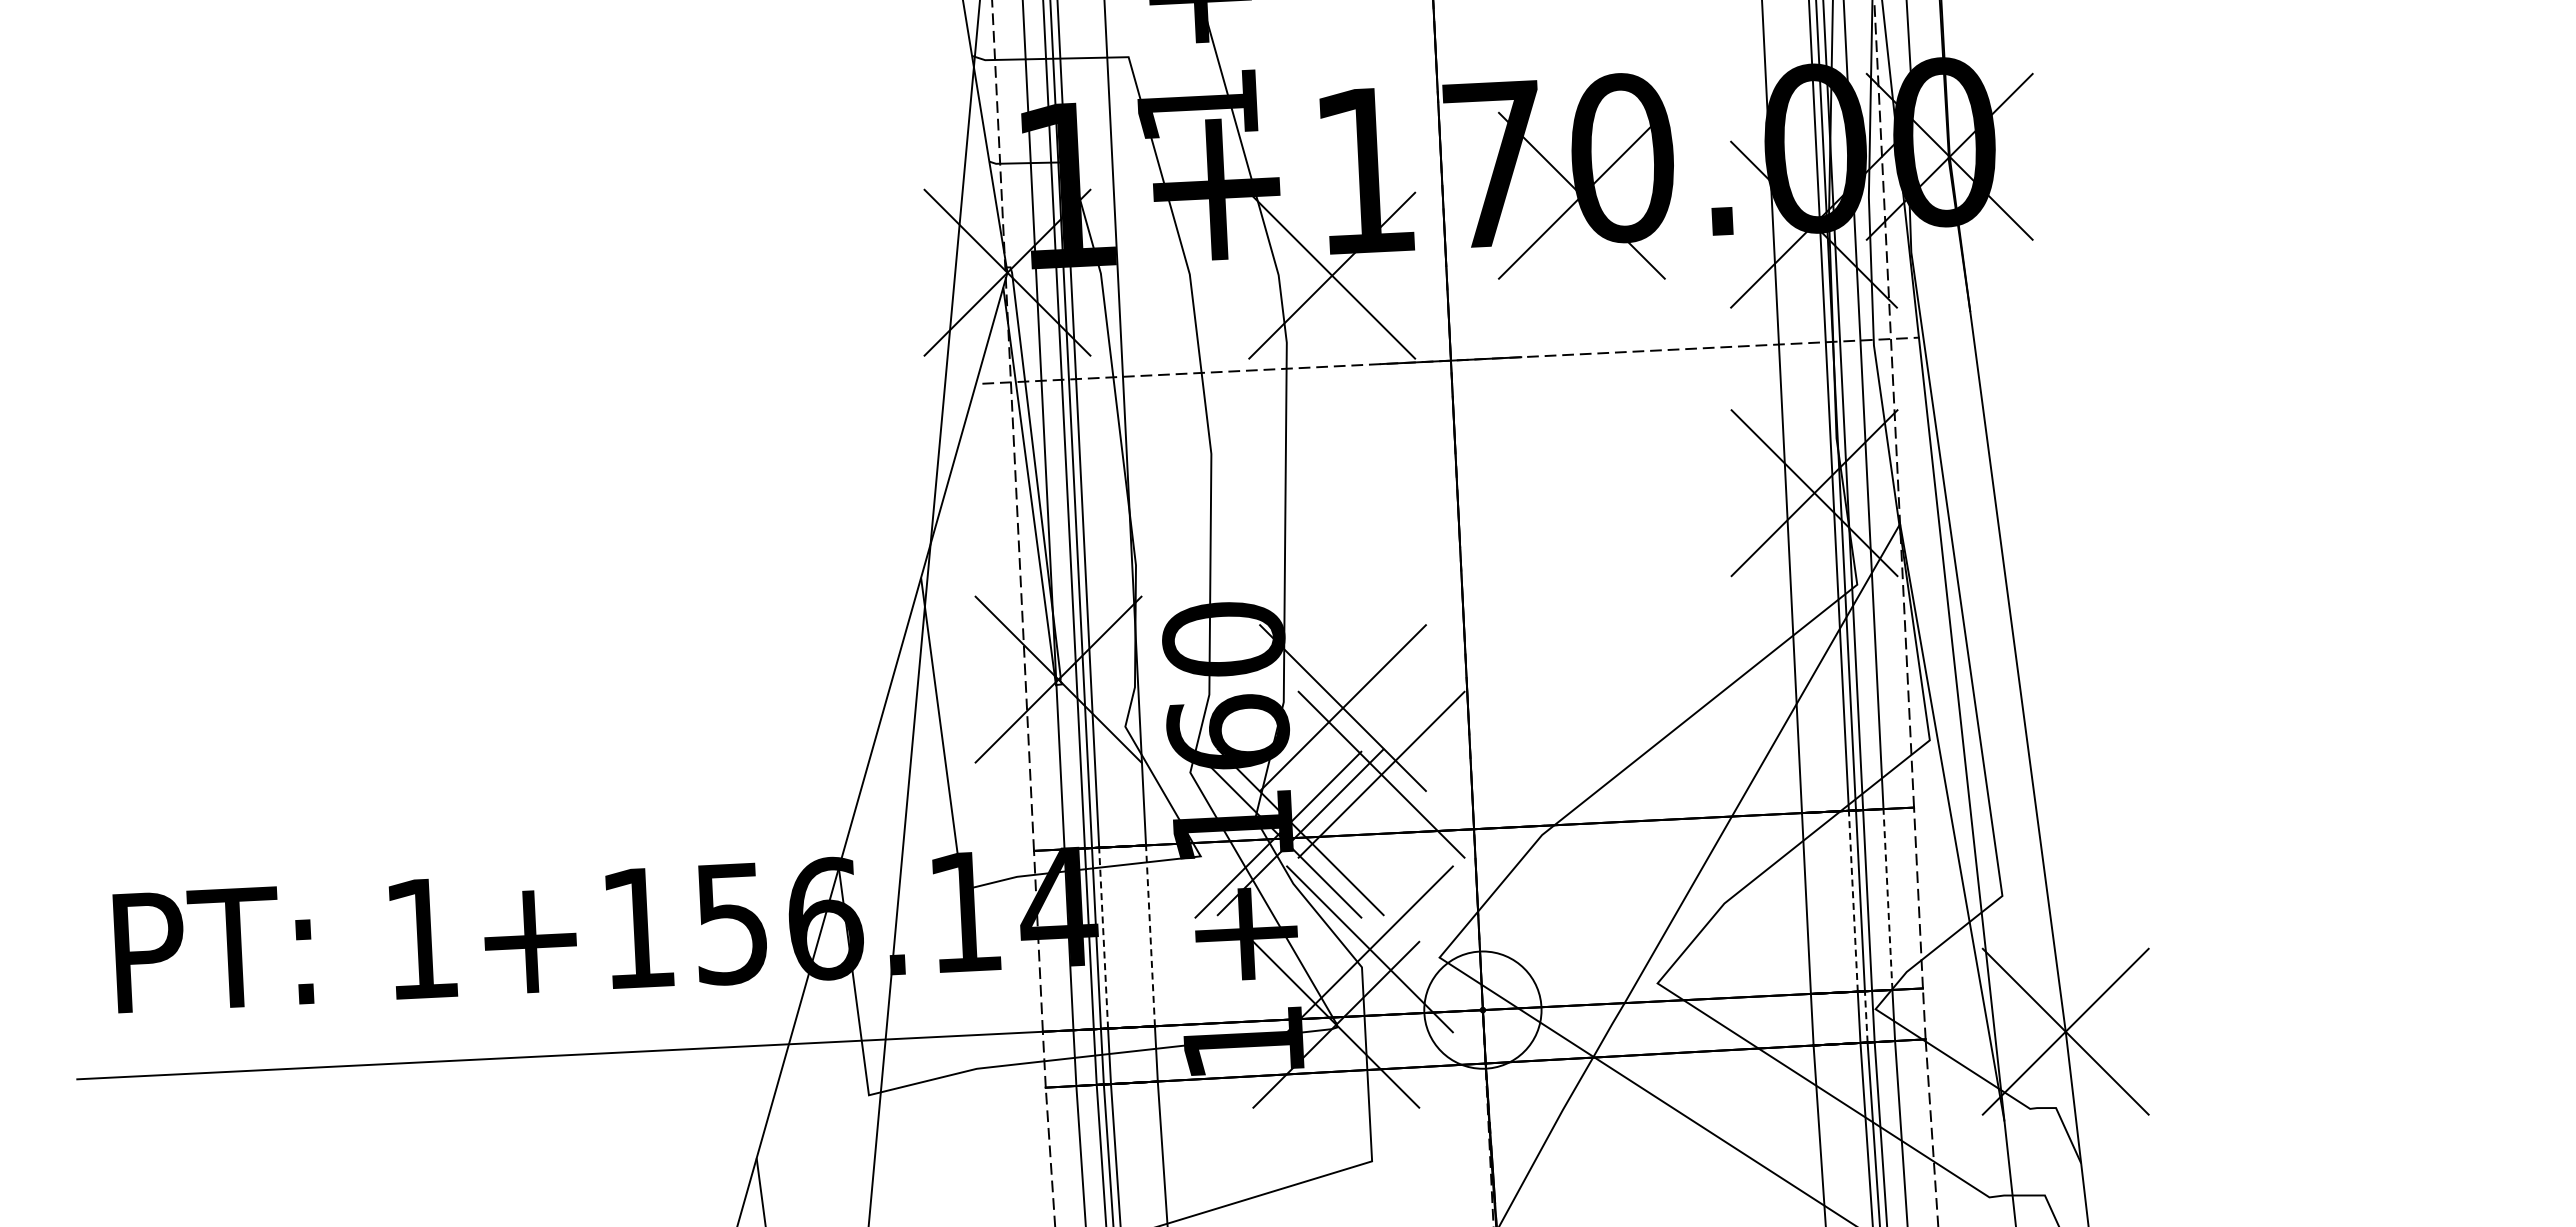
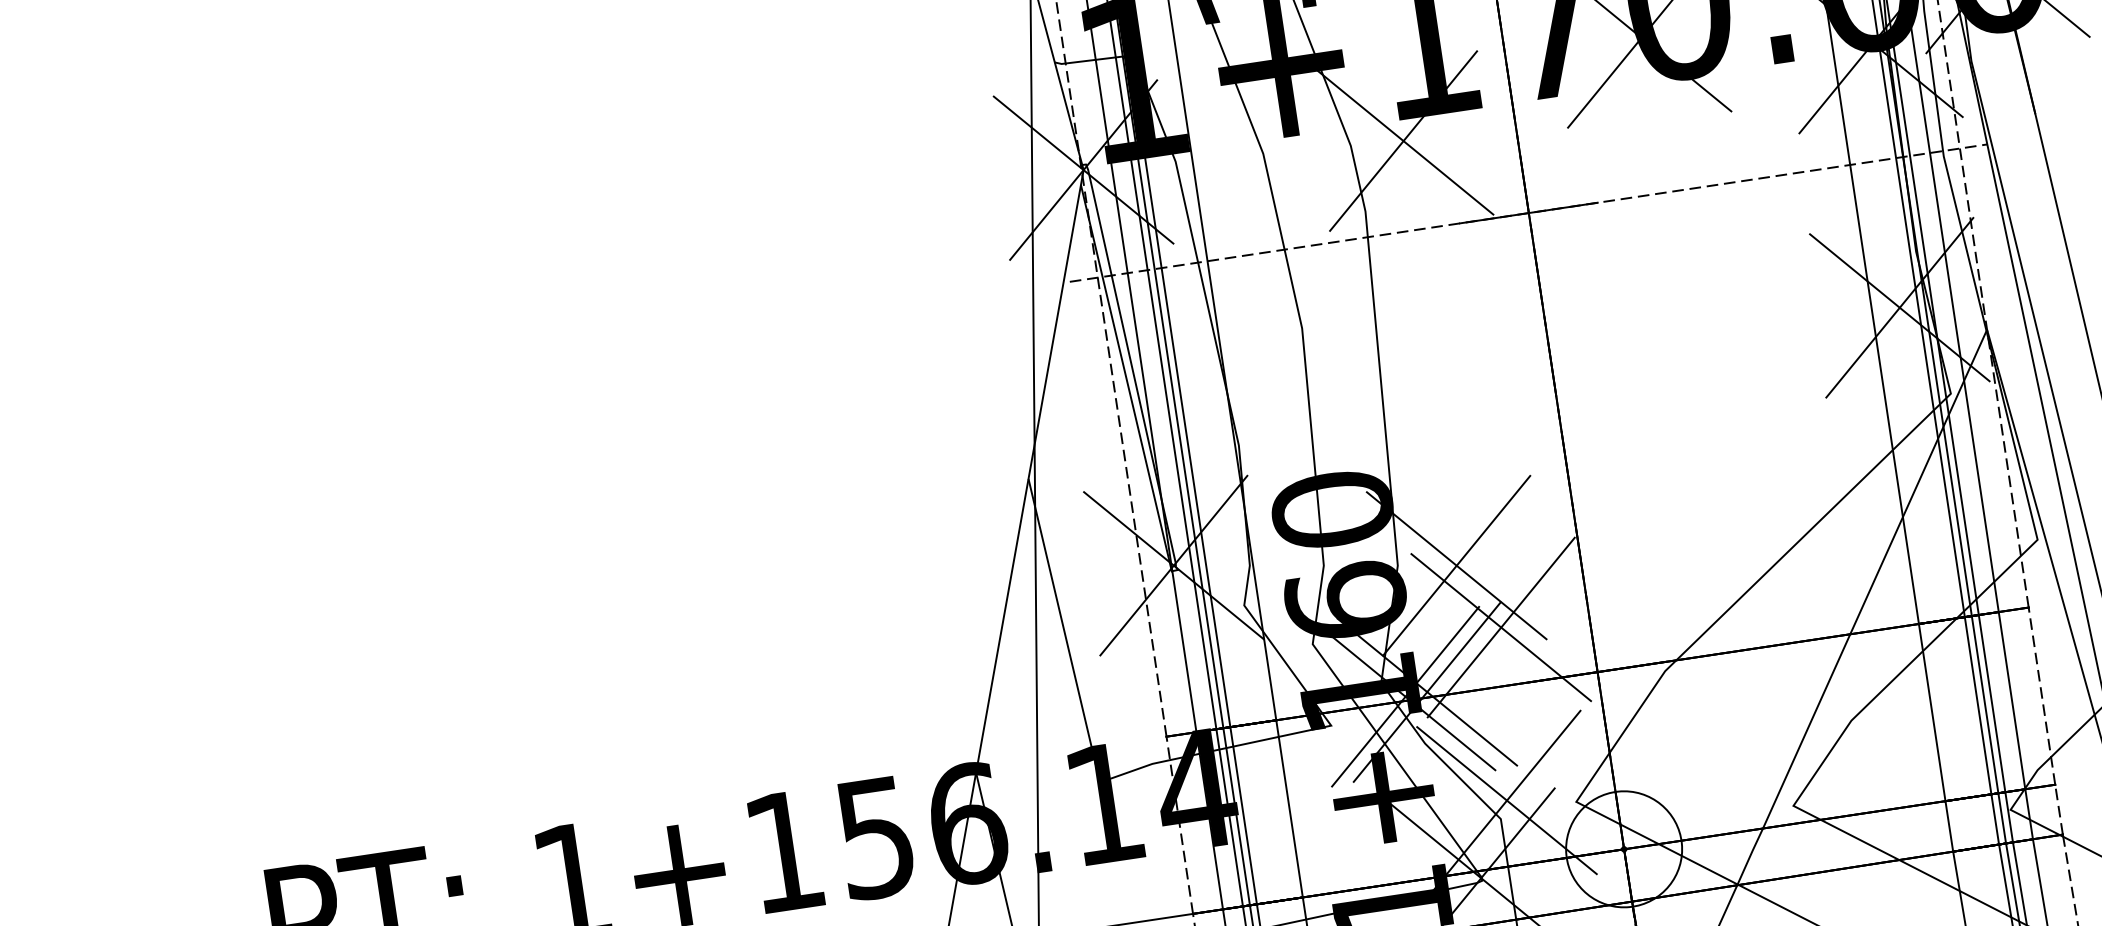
line: (1887, 899) -> (2011, 700), dashed -> solid
line: (1853, 901) -> (1978, 705), dashed -> solid
line: (1150, 935) -> (1289, 808), dashed -> solid
line: (1103, 938) -> (1243, 816), dashed -> solid
line: (1866, 1016) -> (2002, 817), dashed -> solid

